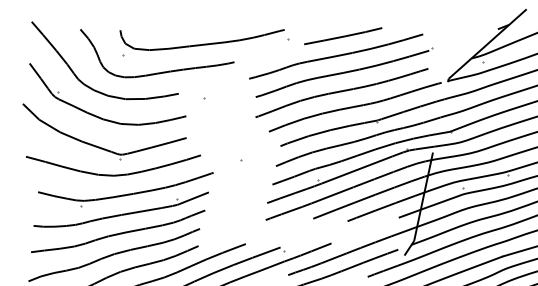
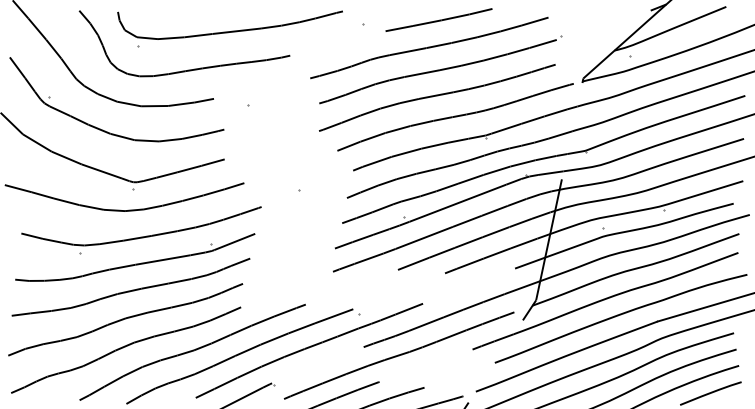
curve: (203, 43) -> (231, 30), moved

